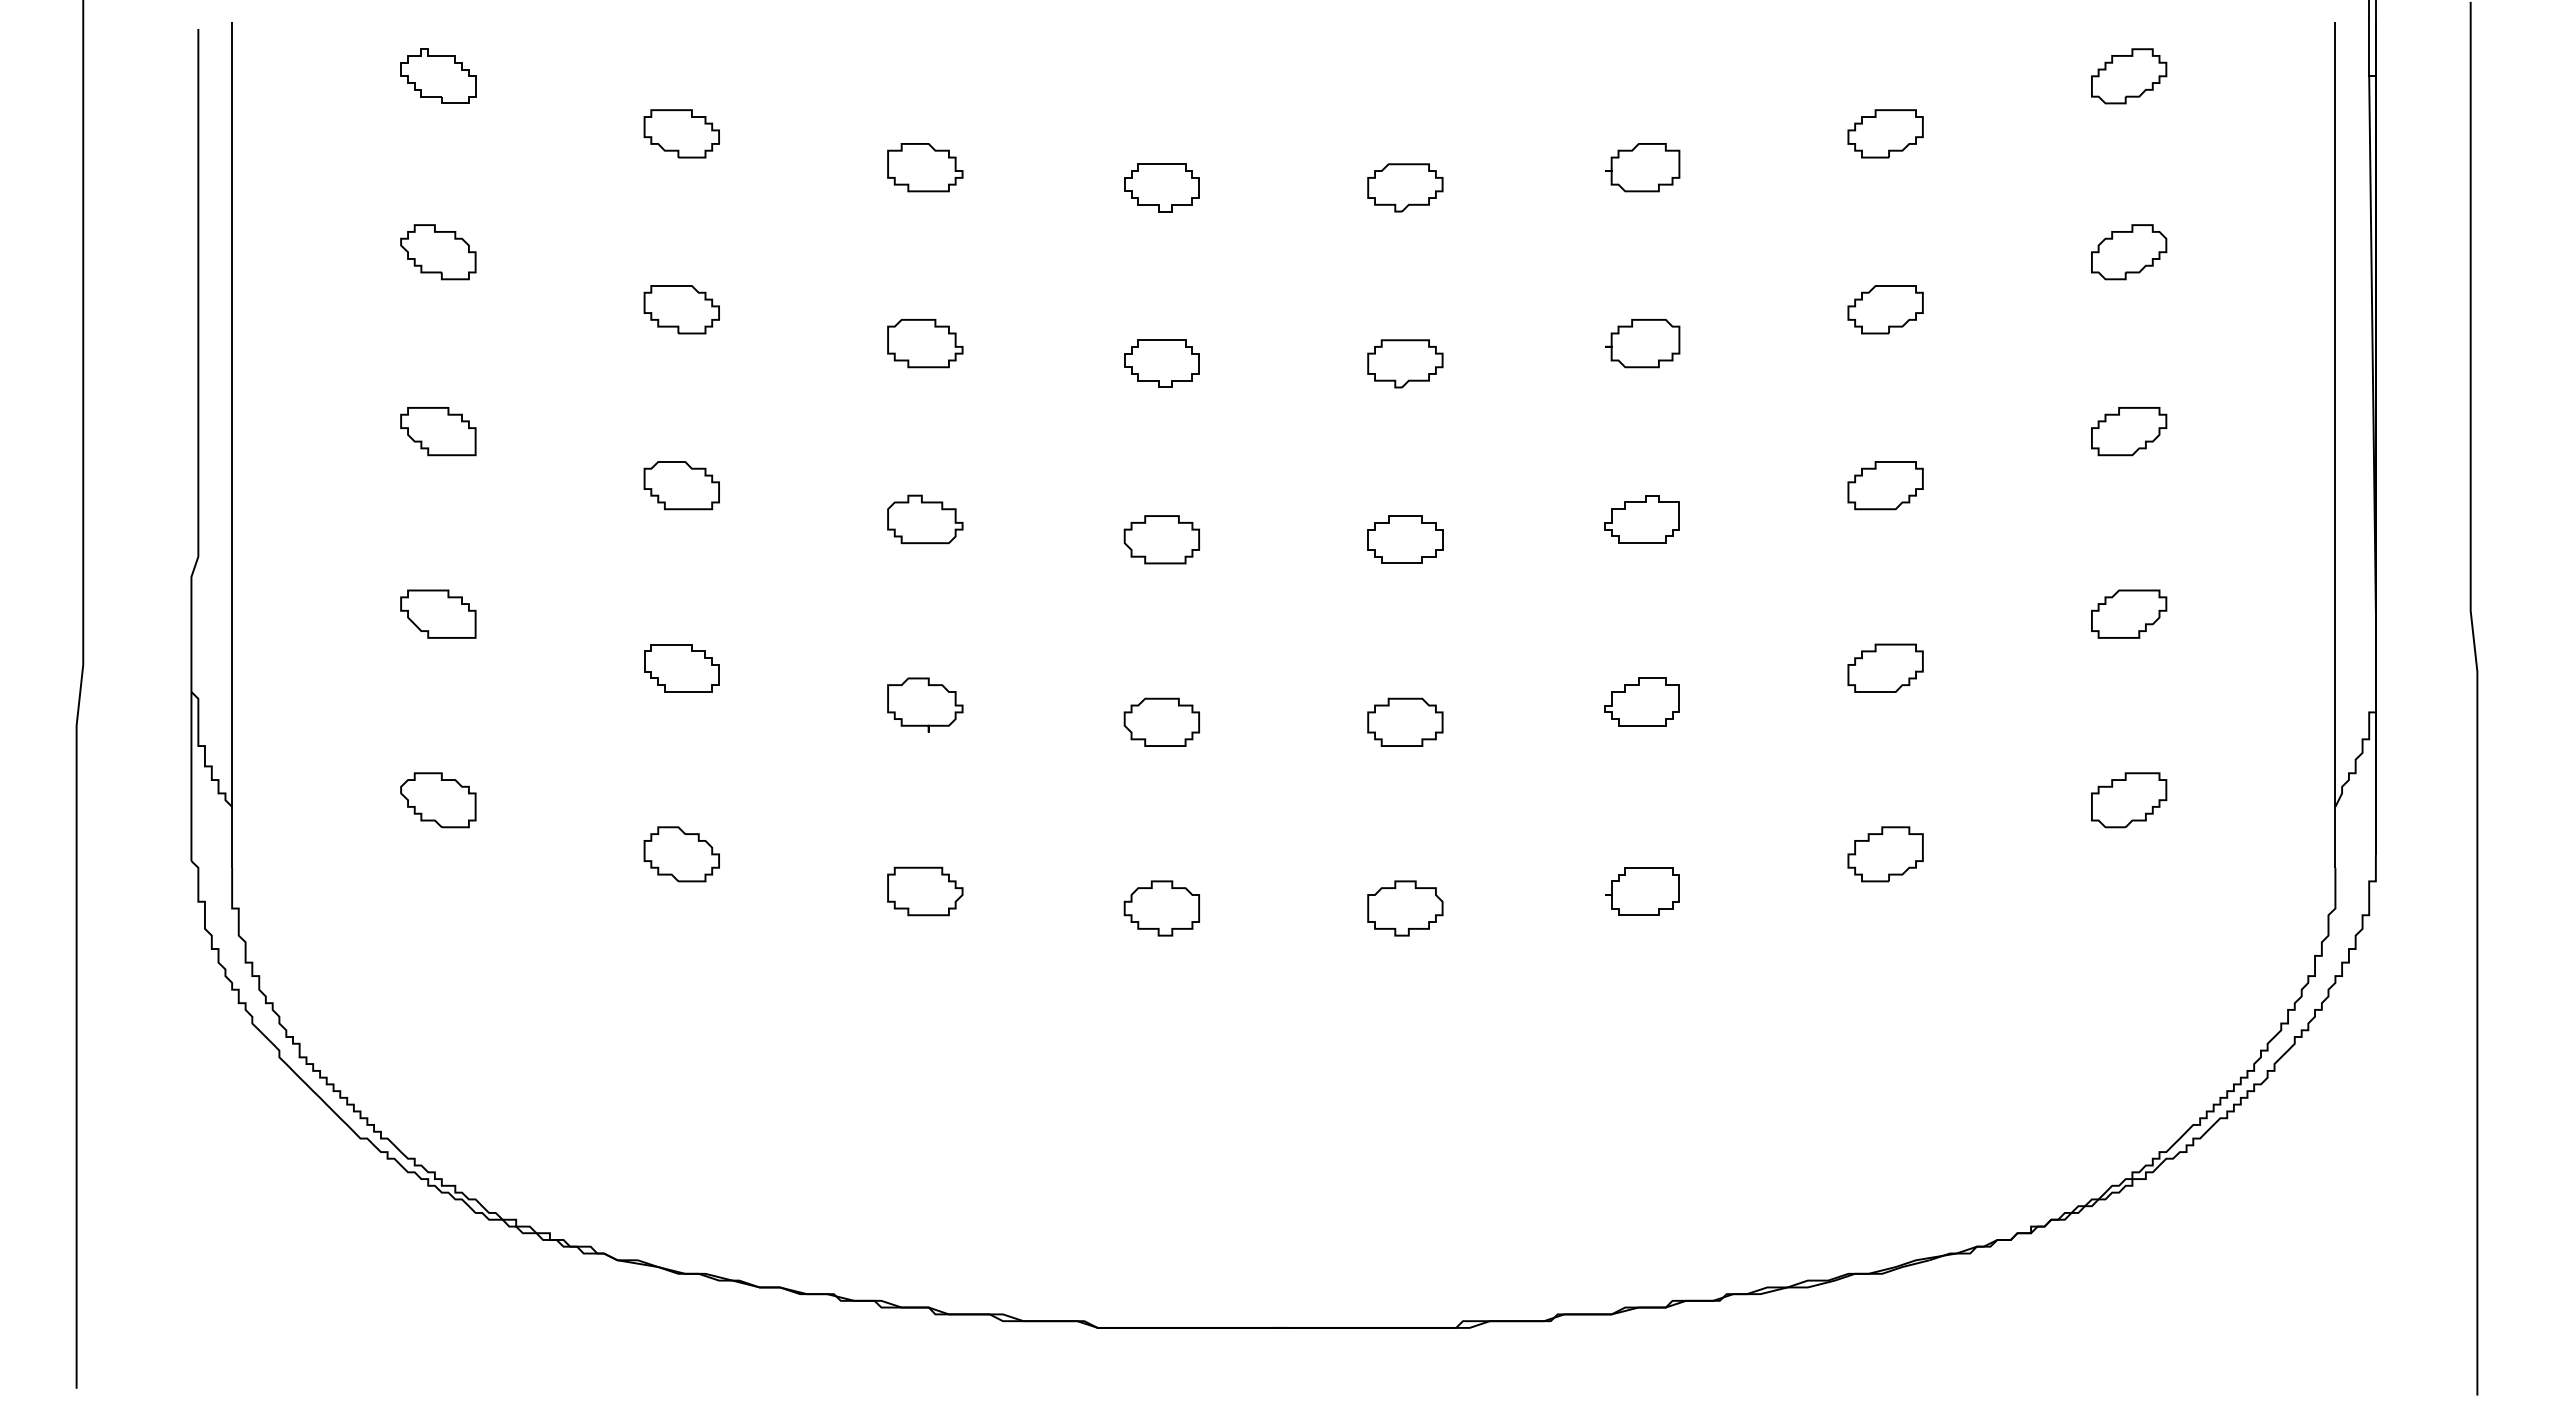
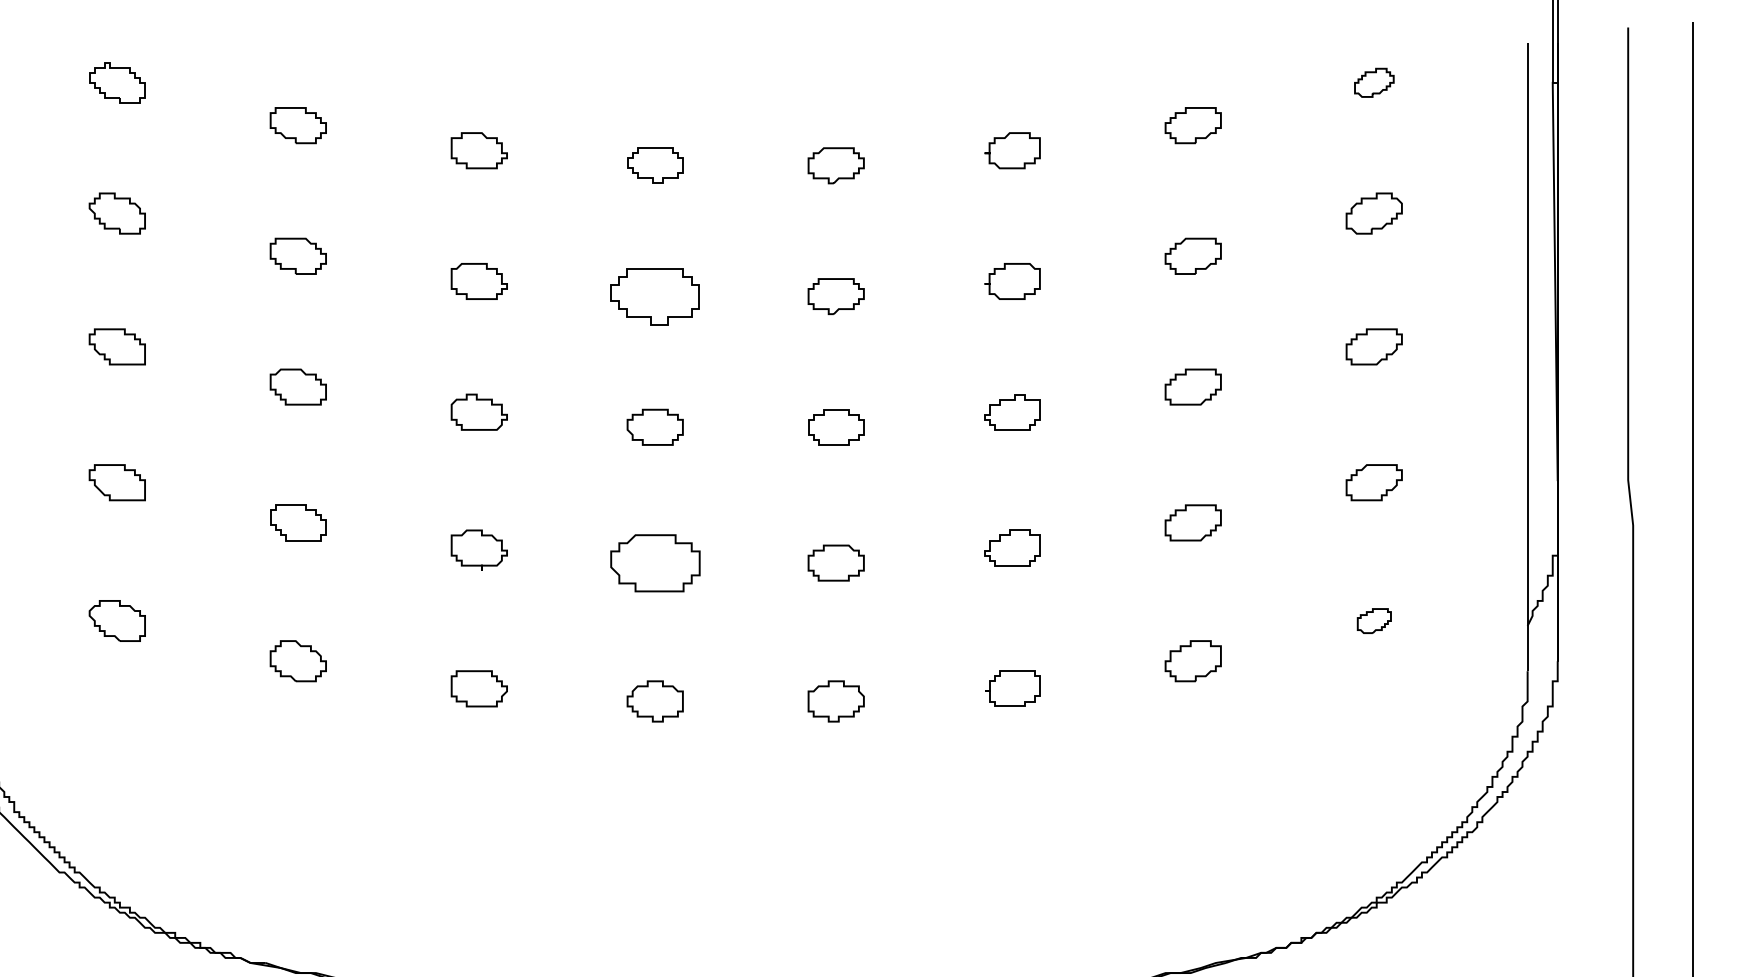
part: (2129, 76) -> (1374, 82), size x0.7
part: (1161, 363) -> (654, 296), size x1.6
part: (1161, 721) -> (654, 562), size x1.6
part: (2129, 800) -> (1374, 621), size x0.6

